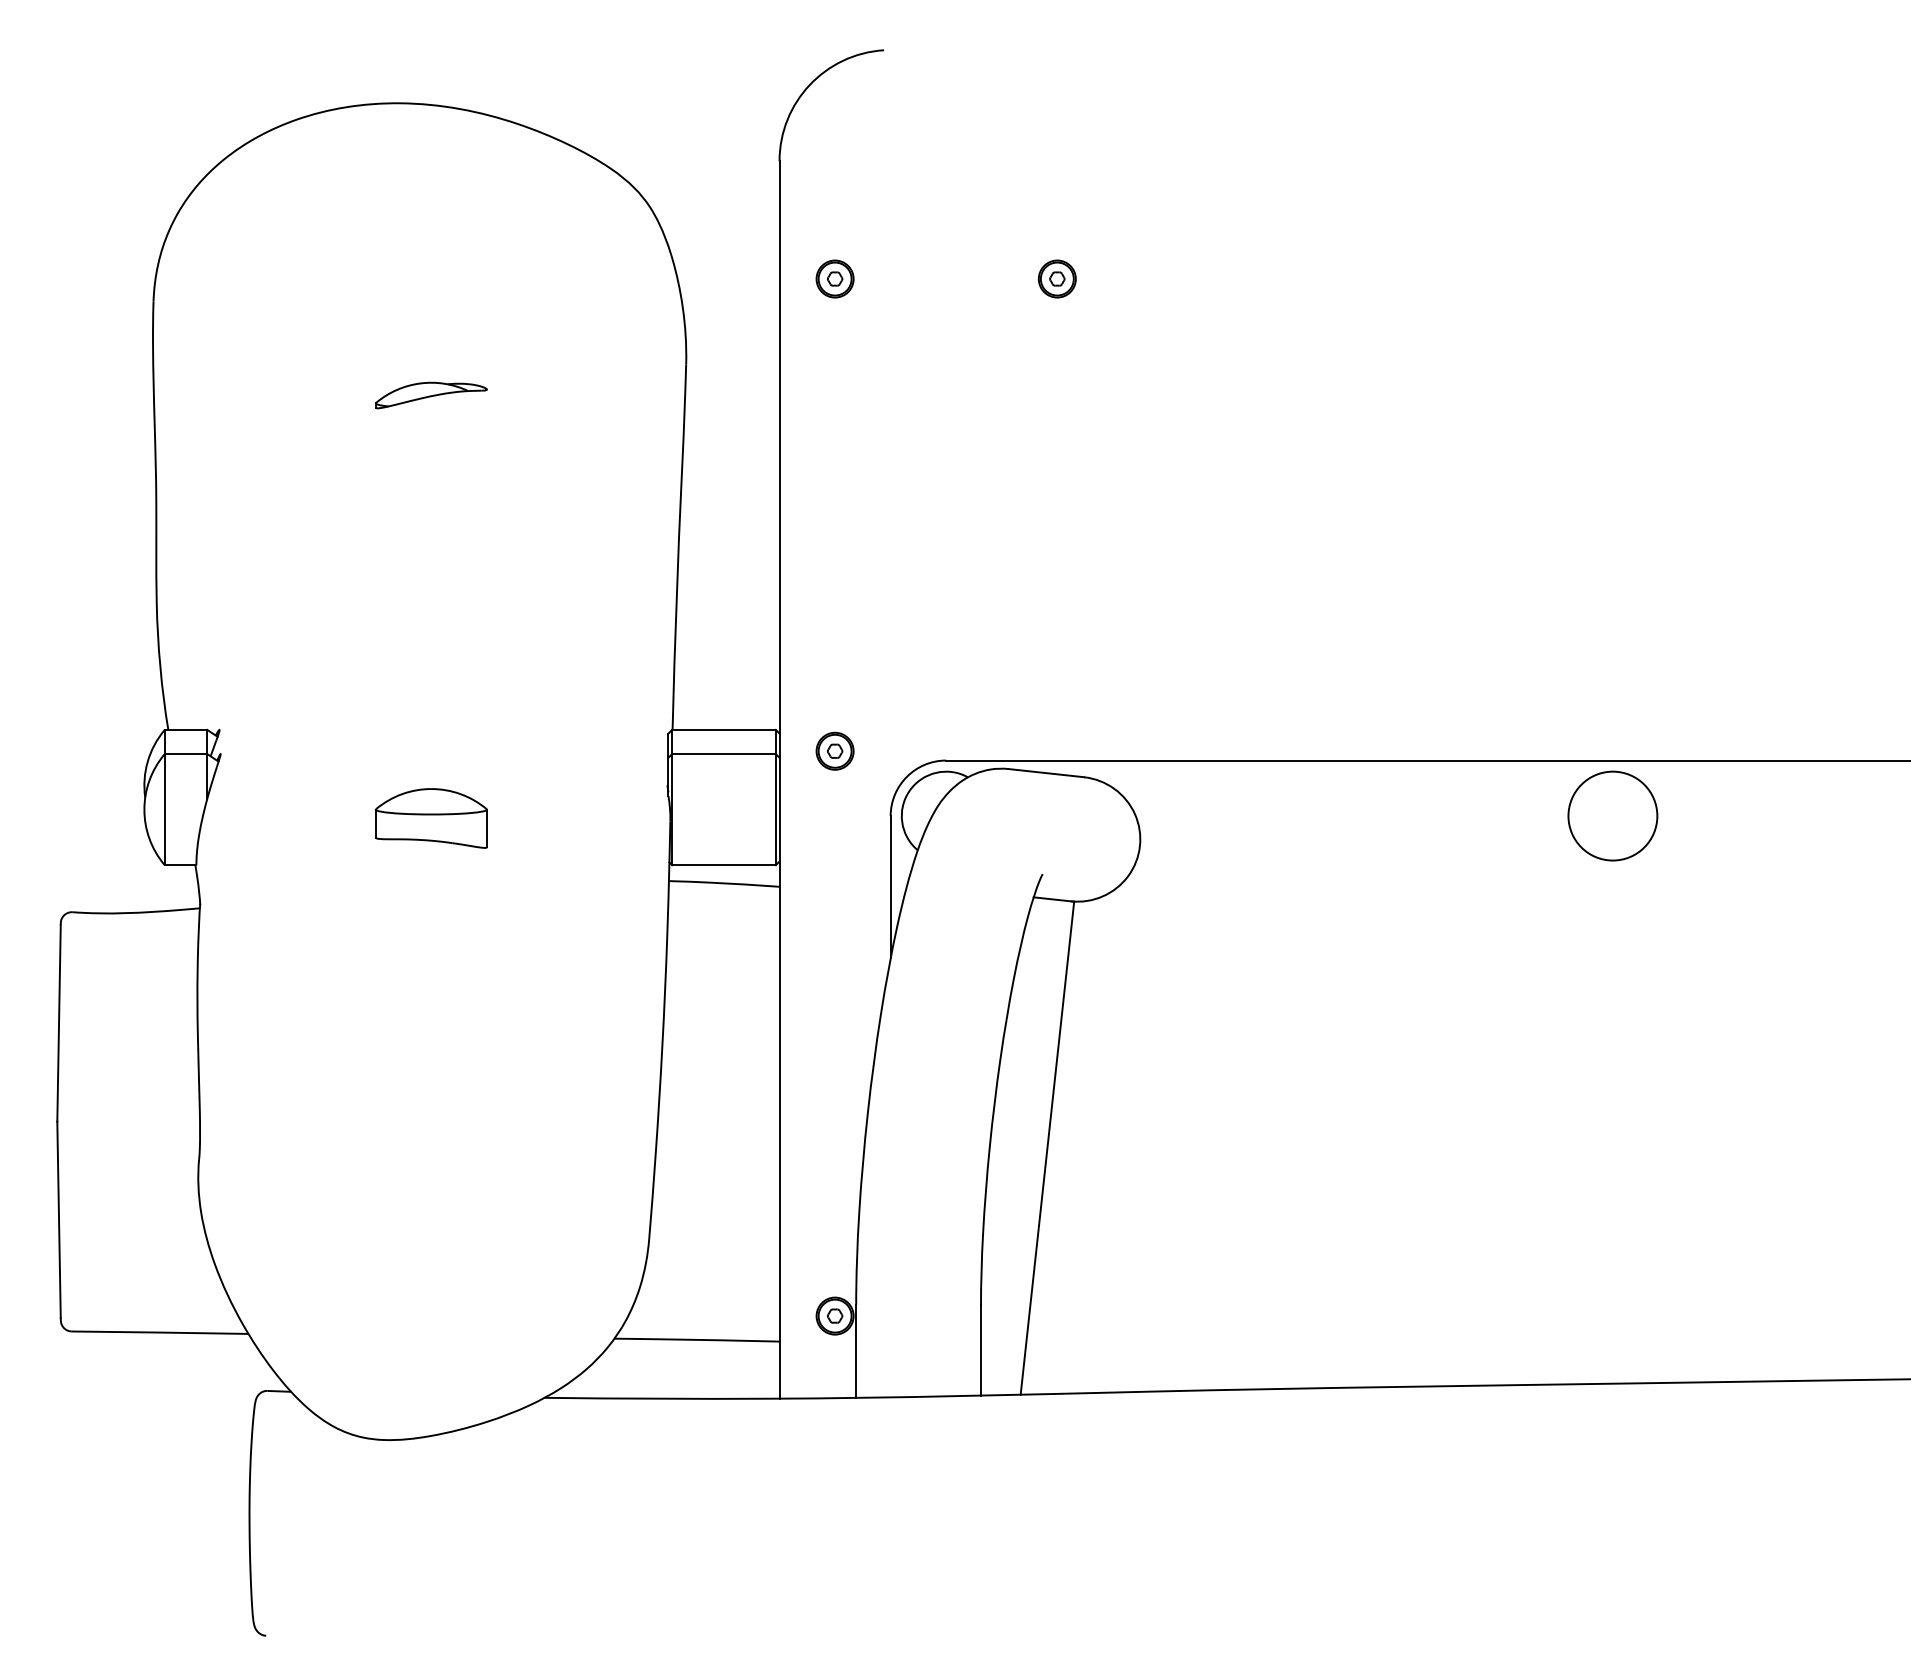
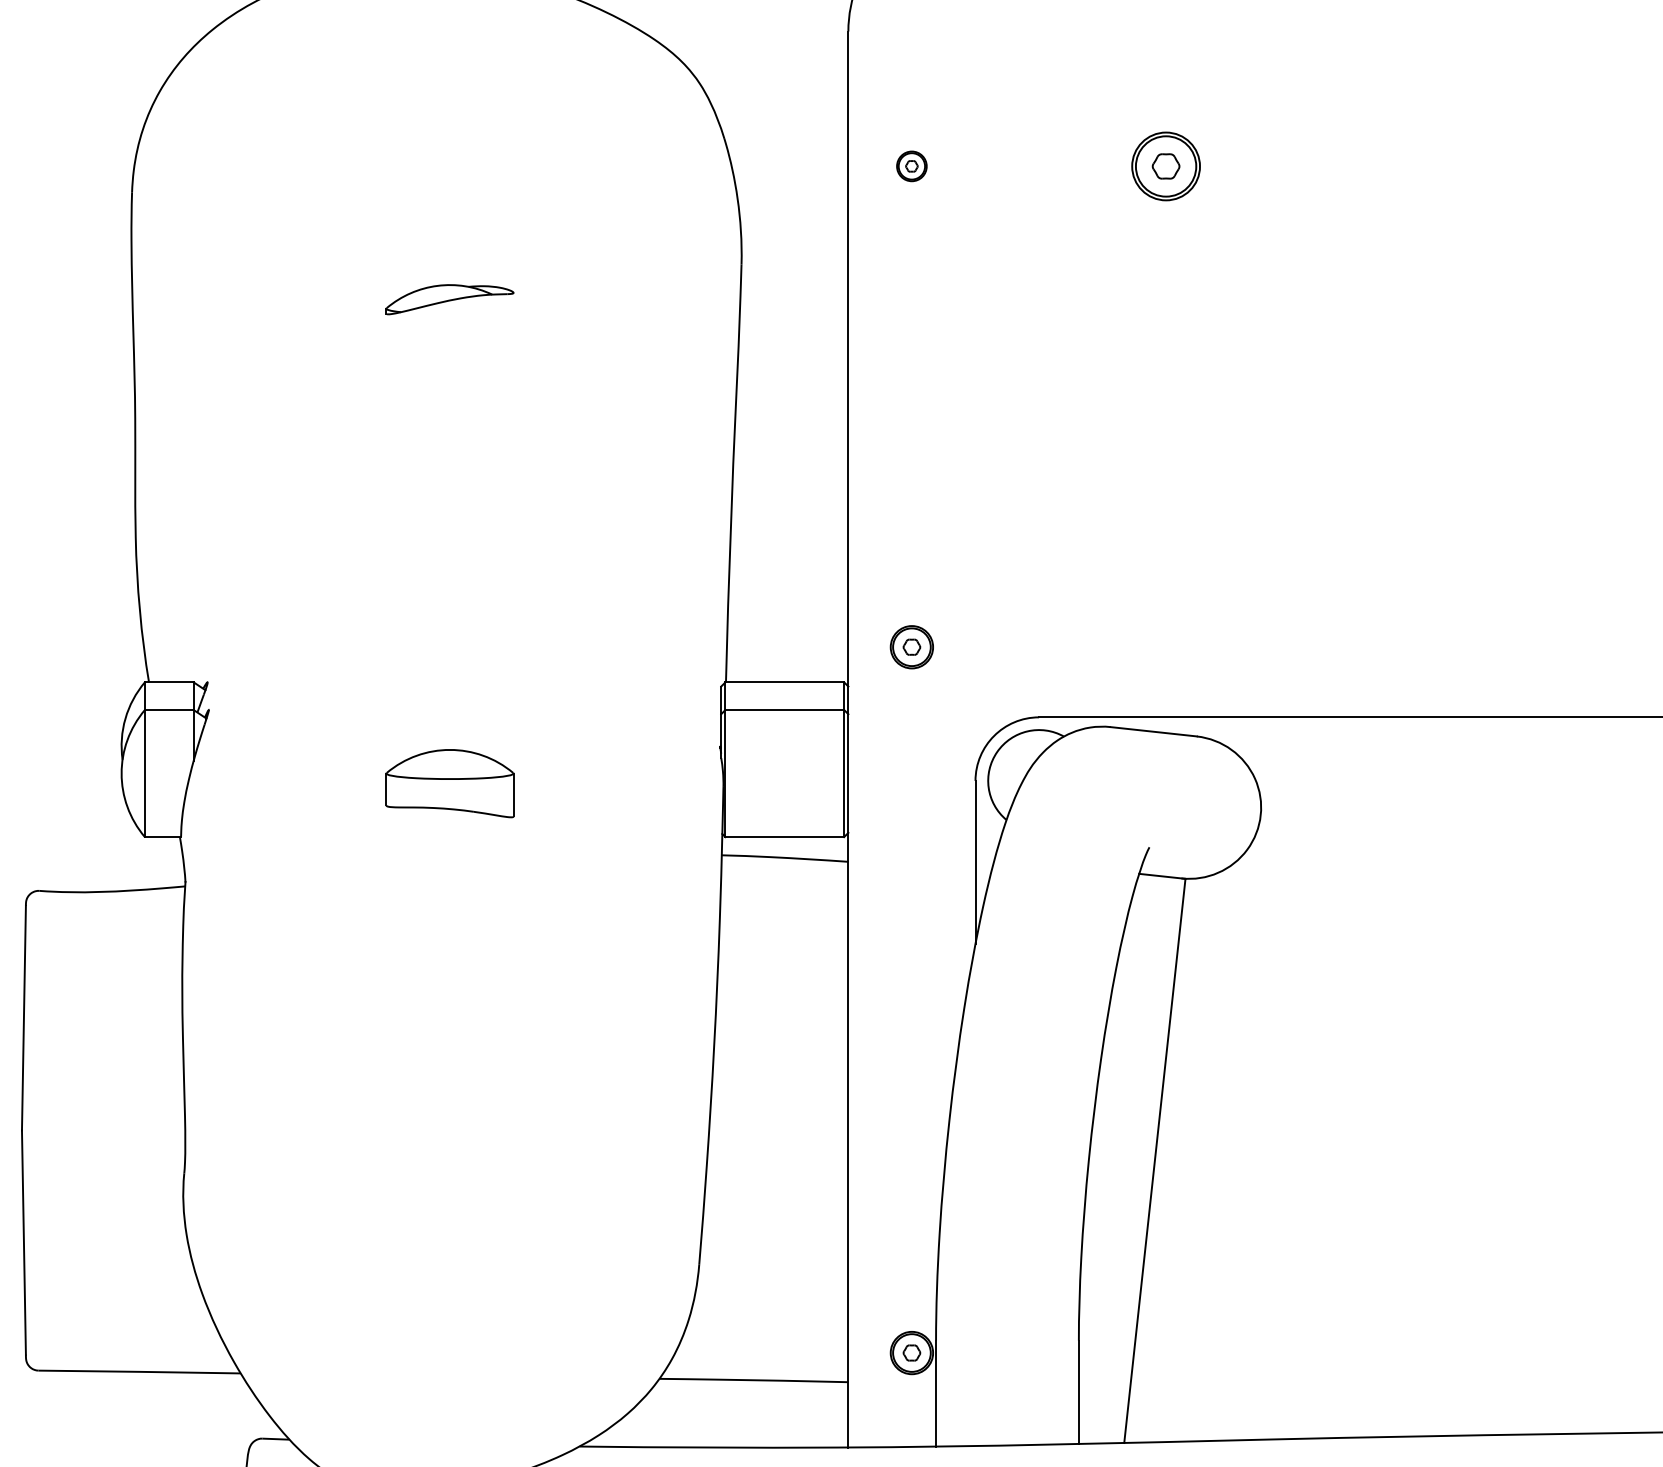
part: (834, 278) -> (911, 165), size x0.7
part: (1057, 278) -> (1166, 165), size x1.6
part: (834, 750) -> (911, 646), moved

